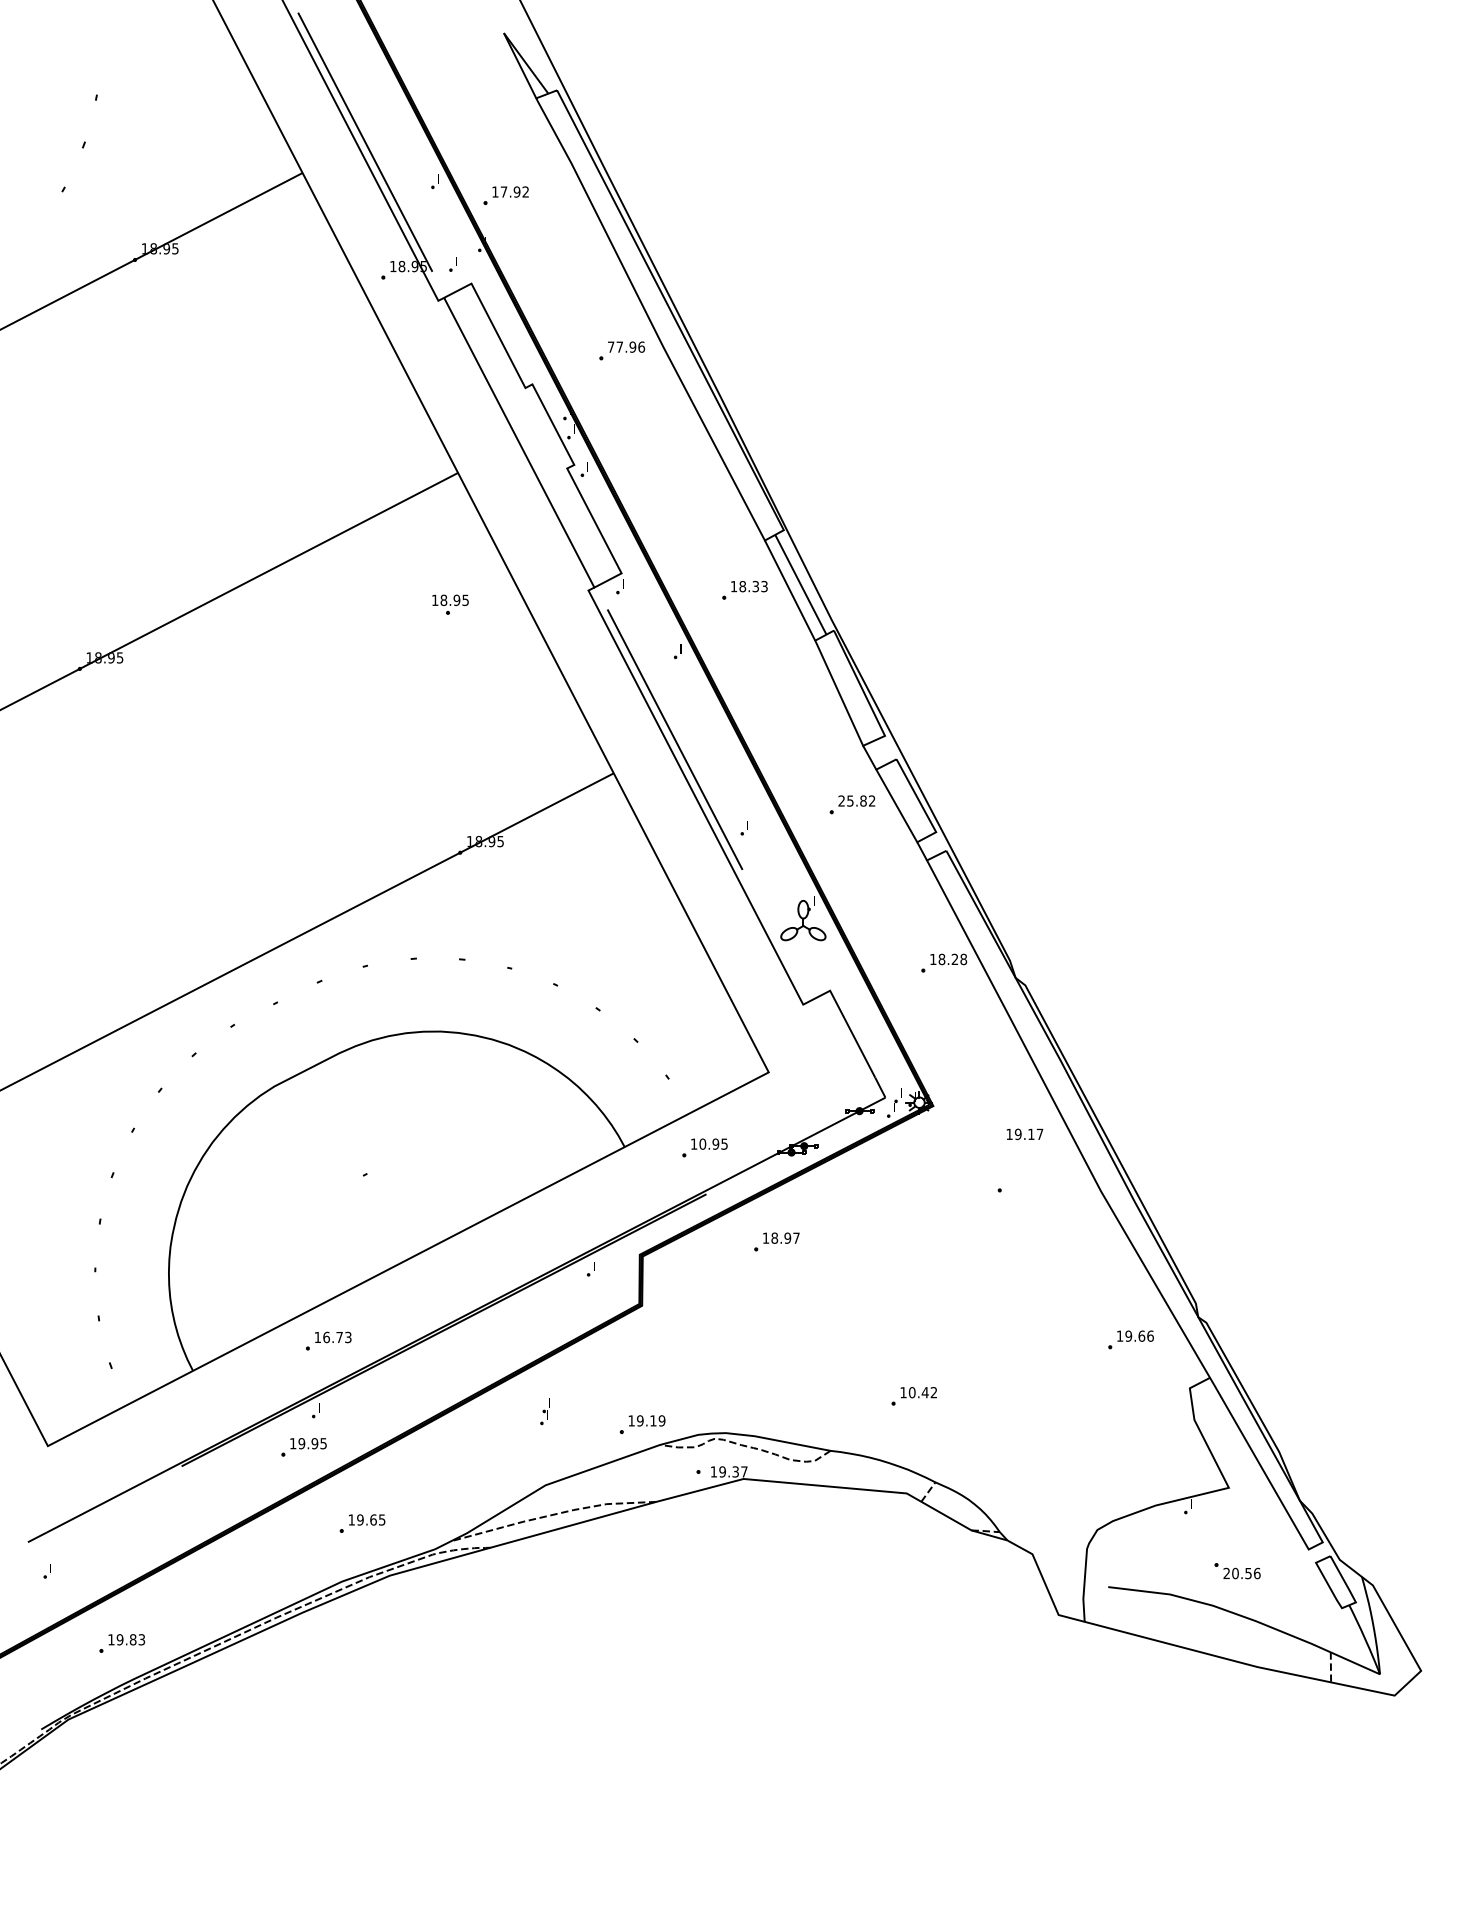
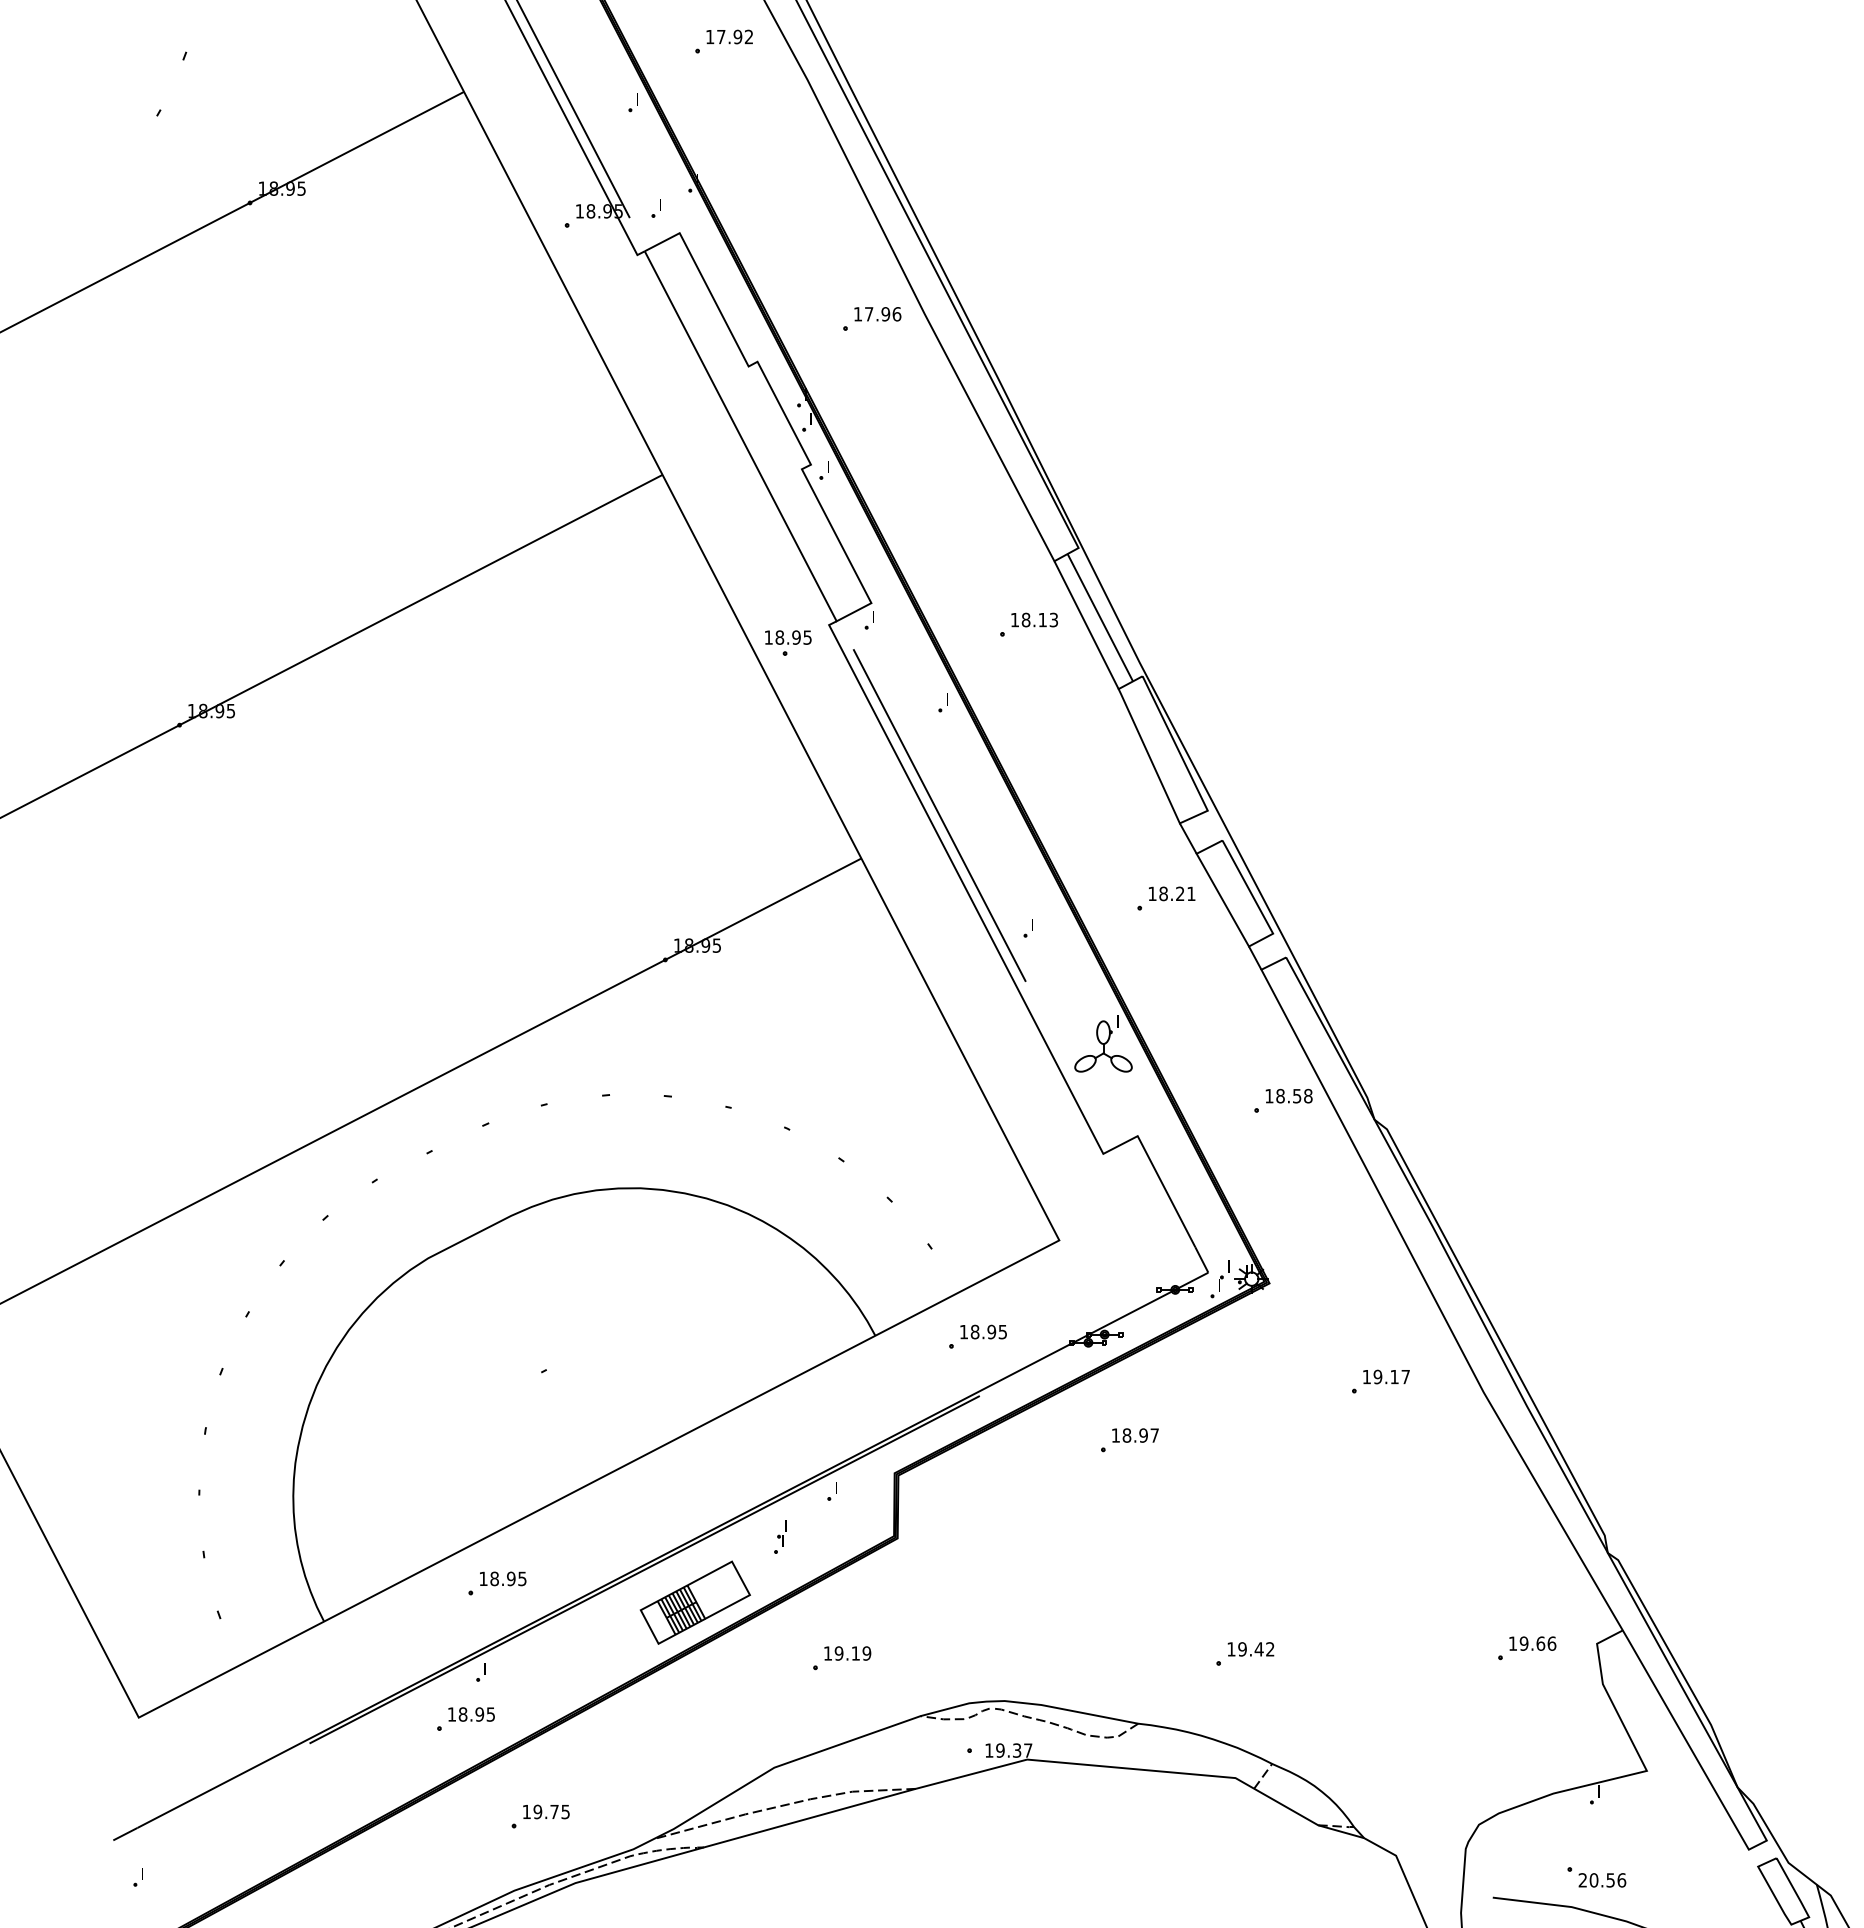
part: (505, 195) -> (723, 41), moved
text: (611, 346) -> (858, 313), 77.96 -> 17.96
text: (755, 586) -> (1042, 619), 18.33 -> 18.13
part: (450, 604) -> (788, 642), moved
text: (856, 800) -> (1171, 893), 25.82 -> 18.21
text: (954, 959) -> (1296, 1096), 18.28 -> 18.58
text: (1024, 1134) -> (1385, 1377), moved
text: (702, 1143) -> (974, 1331), 10.95 -> 18.95
part: (776, 1241) -> (1129, 1439), moved
text: (337, 1337) -> (508, 1578), 16.73 -> 18.95
part: (1130, 1339) -> (1526, 1647), moved
part: (483, 1355) -> (695, 1601), added
text: (911, 1392) -> (1241, 1649), 10.42 -> 19.42
part: (544, 1411) -> (779, 1536), moved
part: (642, 1424) -> (841, 1658), moved
text: (301, 1443) -> (462, 1714), 19.95 -> 18.95
text: (373, 1519) -> (554, 1811), 19.65 -> 19.75
part: (1237, 1571) -> (1596, 1877), moved

